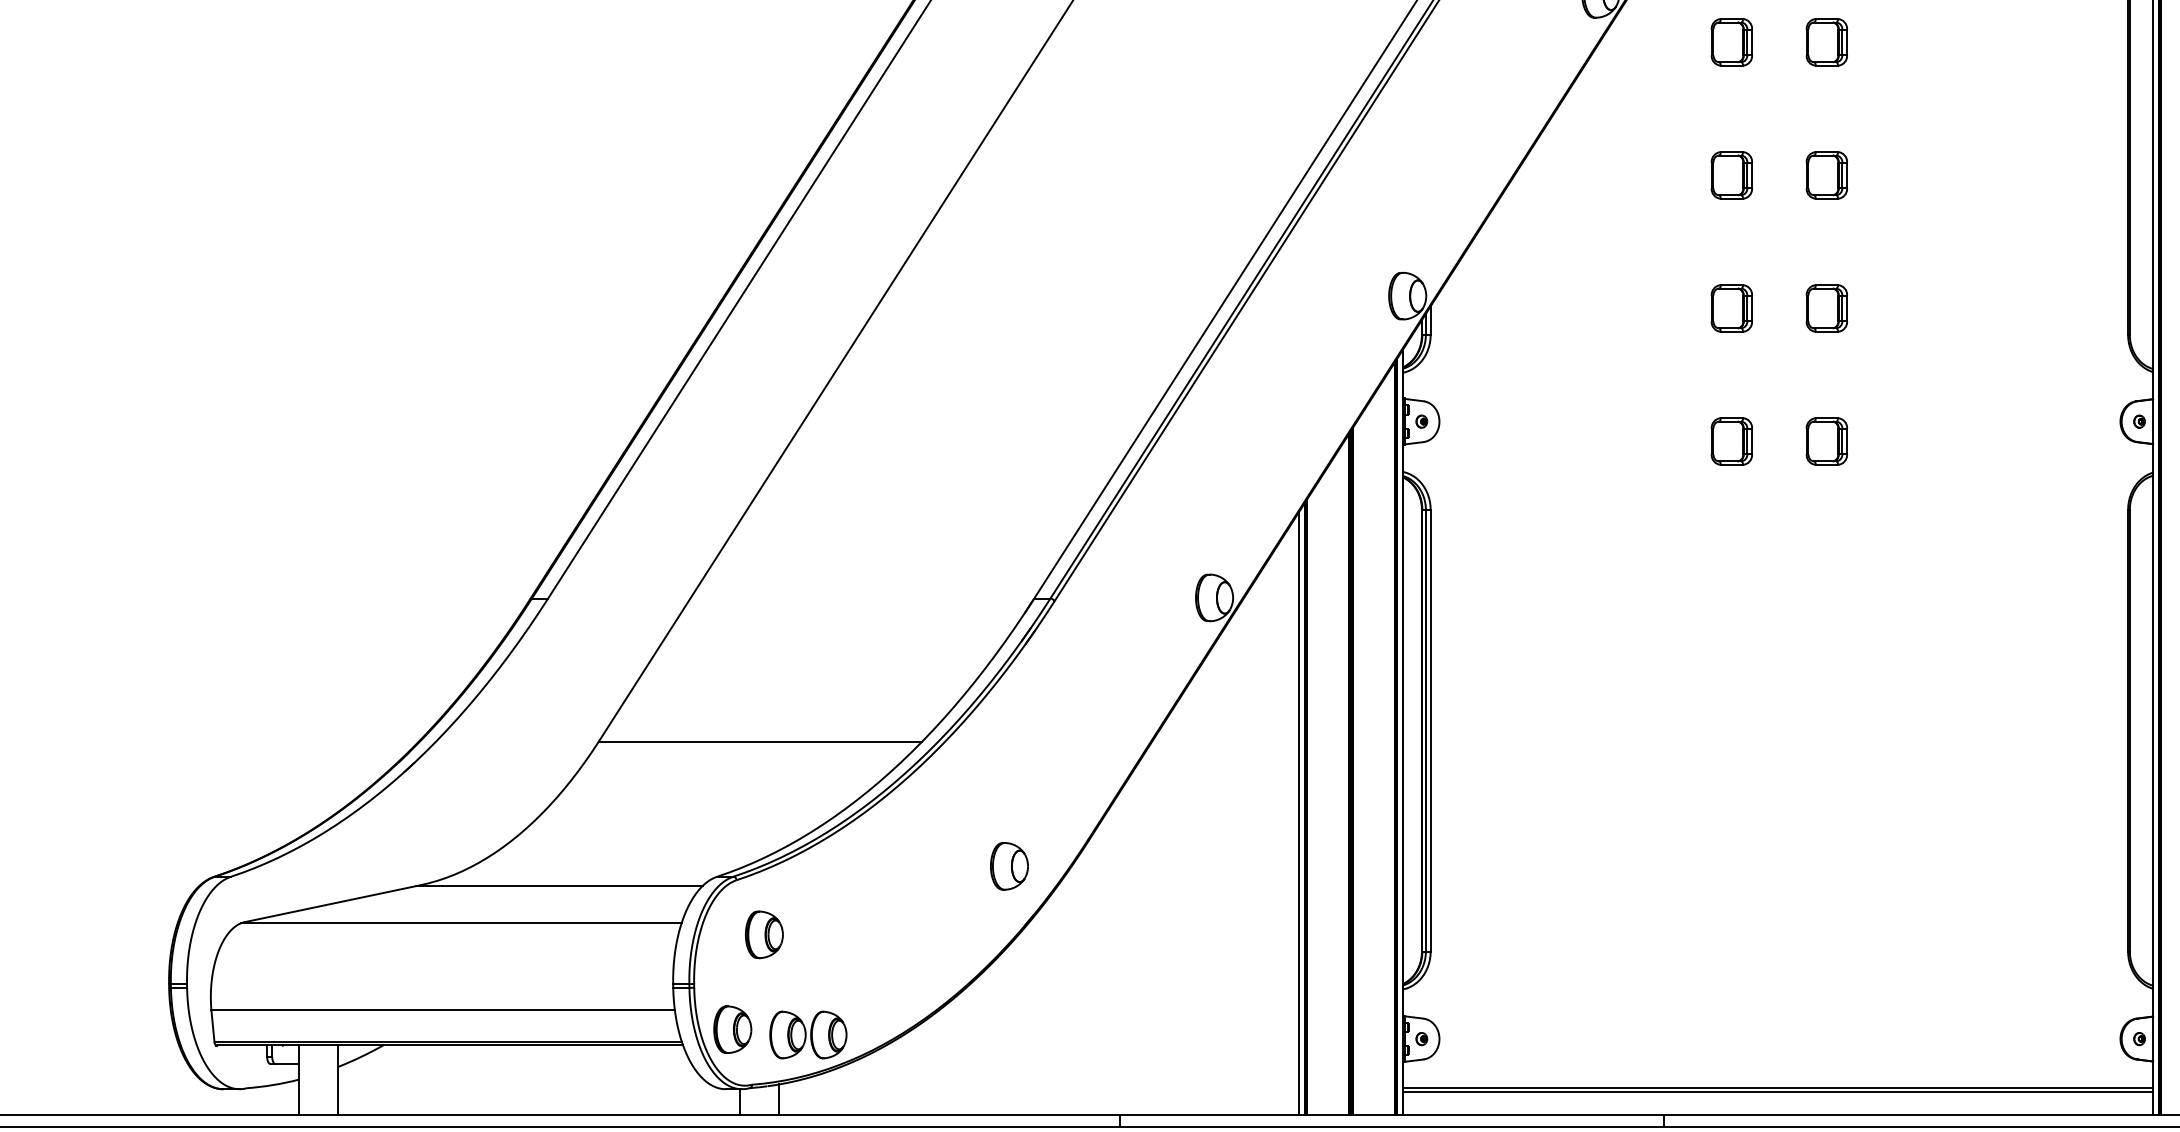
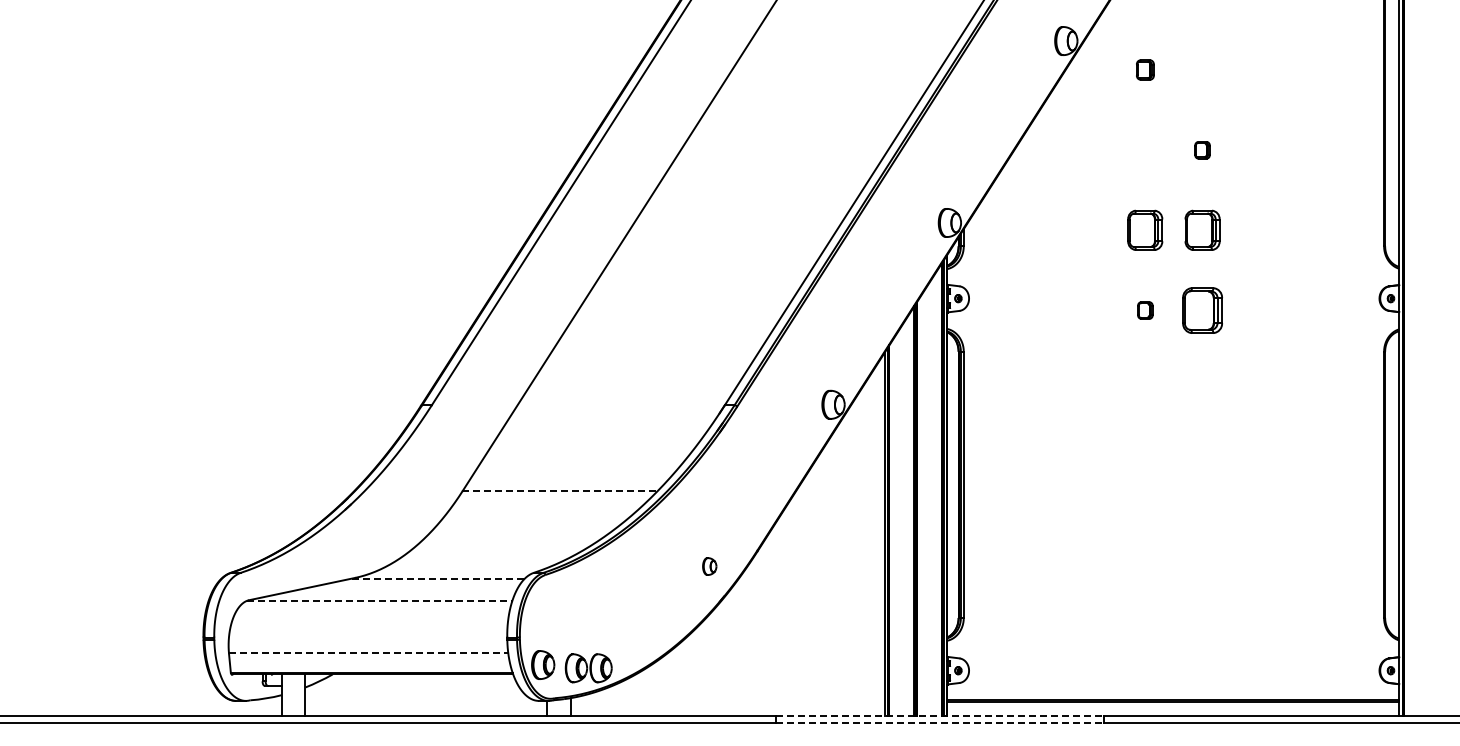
part: (1732, 41) -> (1145, 69), size x0.7
part: (1826, 41) -> (1202, 69), removed
part: (1732, 175) -> (1145, 150), removed
part: (1826, 175) -> (1202, 150), size x0.6
part: (1732, 308) -> (1145, 230), size x1.4
part: (1826, 308) -> (1202, 230), size x1.4
part: (1732, 441) -> (1145, 310), size x0.6
part: (1826, 441) -> (1202, 310), size x1.6
line: (761, 741) -> (560, 491), solid -> dashed
part: (1008, 866) -> (709, 566), size x0.6
line: (560, 886) -> (439, 578), solid -> dashed
line: (461, 922) -> (379, 600), solid -> dashed
part: (764, 934) -> (562, 607), removed
line: (442, 1010) -> (368, 653), solid -> dashed
line: (1392, 1115) -> (940, 716), solid -> dashed
line: (1392, 1126) -> (940, 723), solid -> dashed

